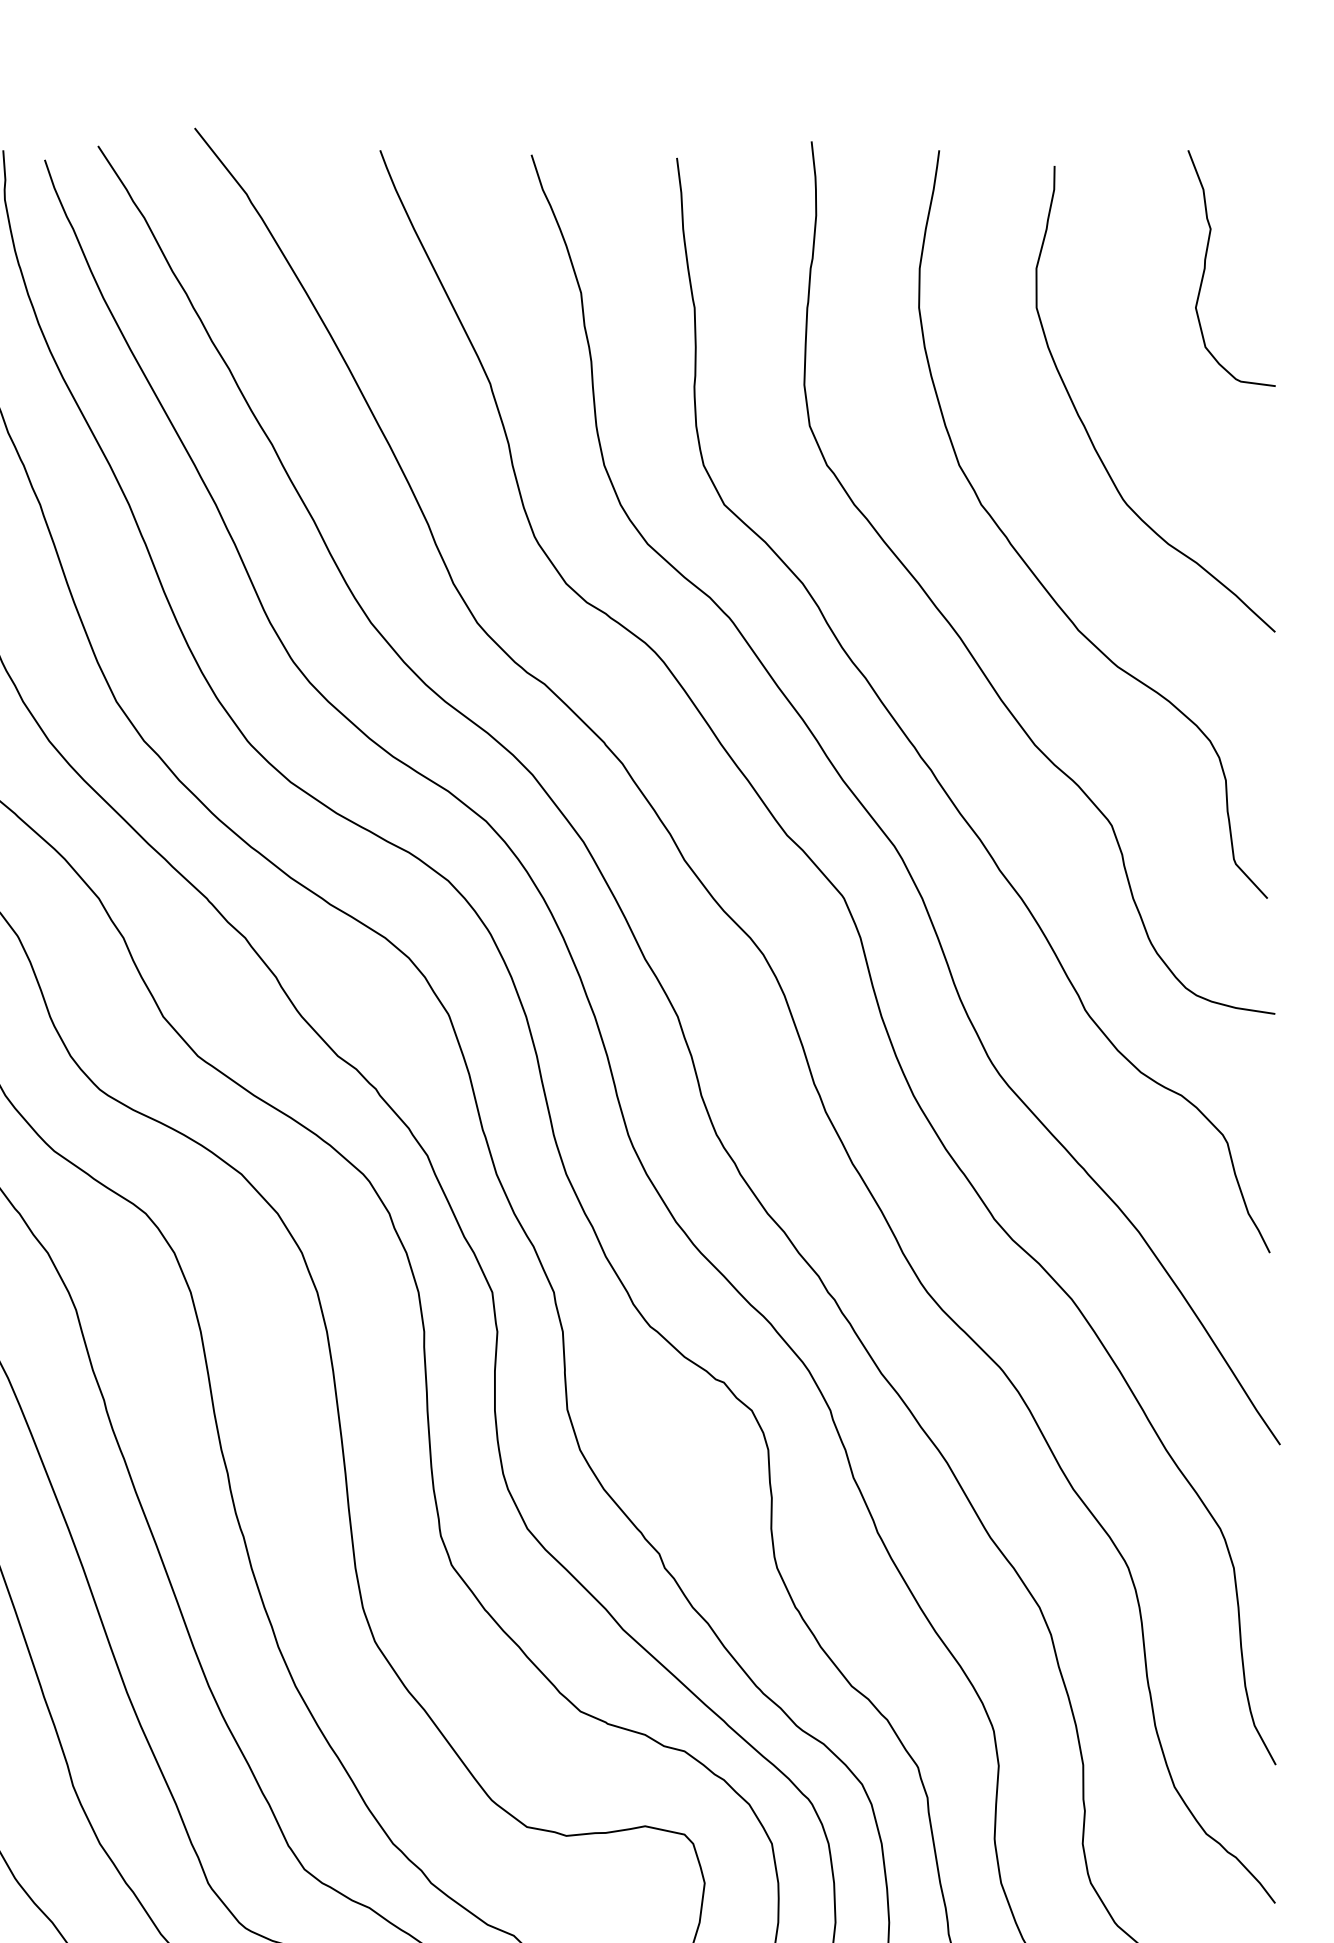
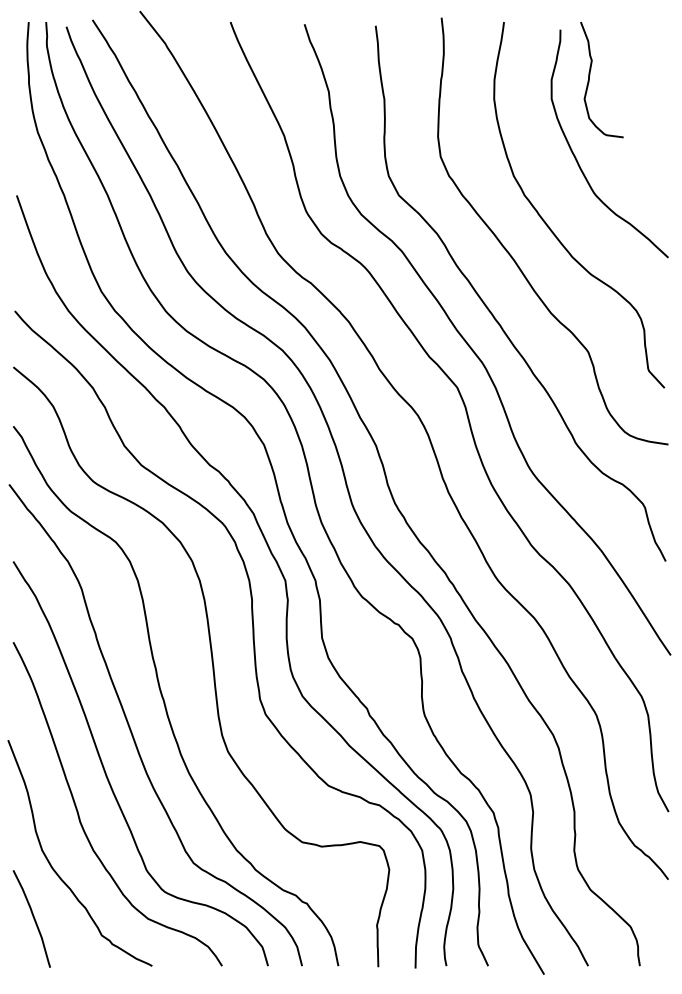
curve: (1207, 259) -> (590, 75), moved

